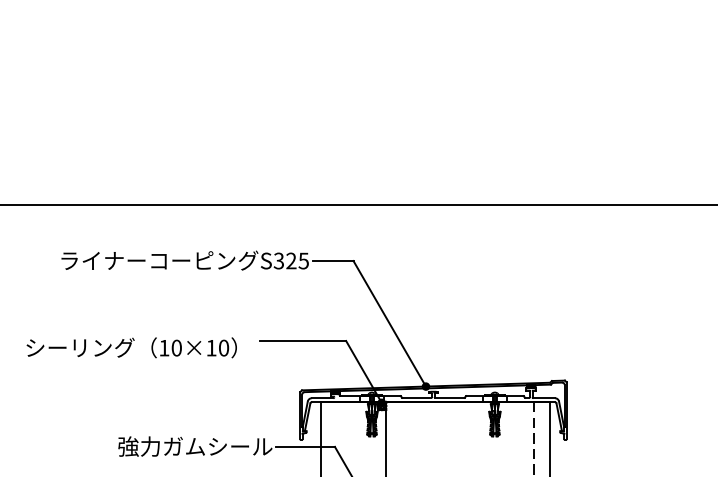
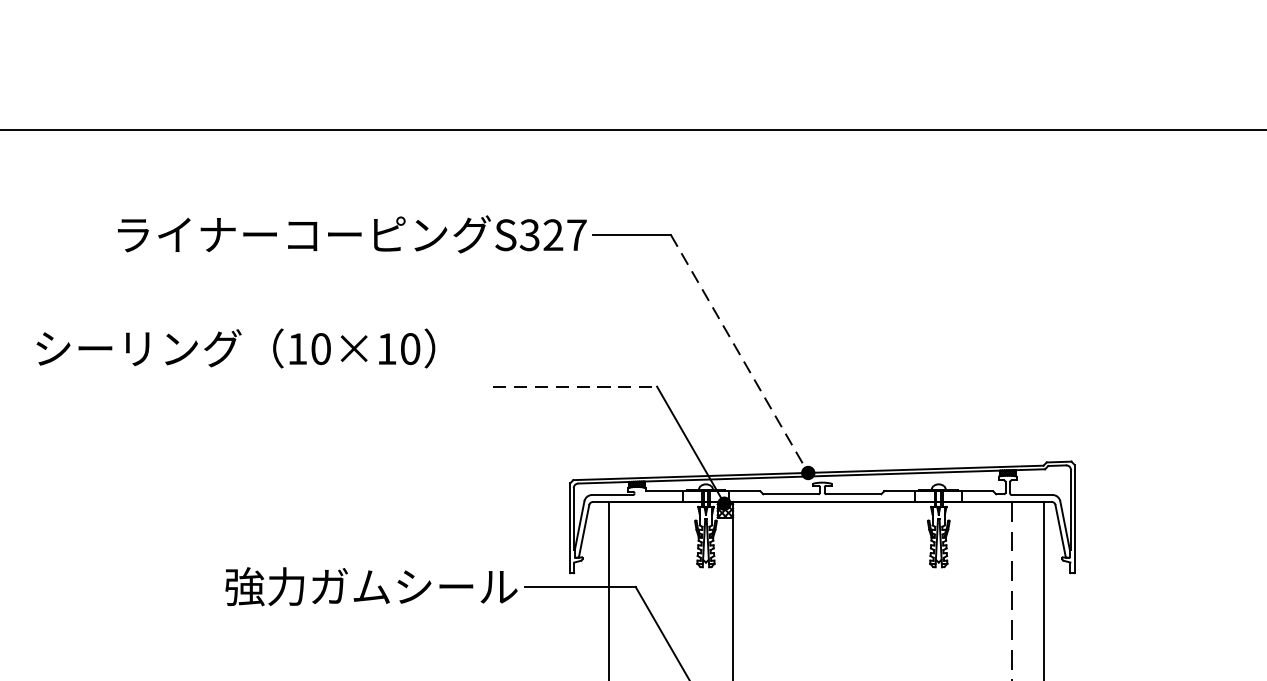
text: (303, 260) -> (576, 234), S325 -> S327
line: (390, 324) -> (741, 355), solid -> dashed
line: (303, 341) -> (576, 387), solid -> dashed
text: (131, 347) -> (235, 347), moved

